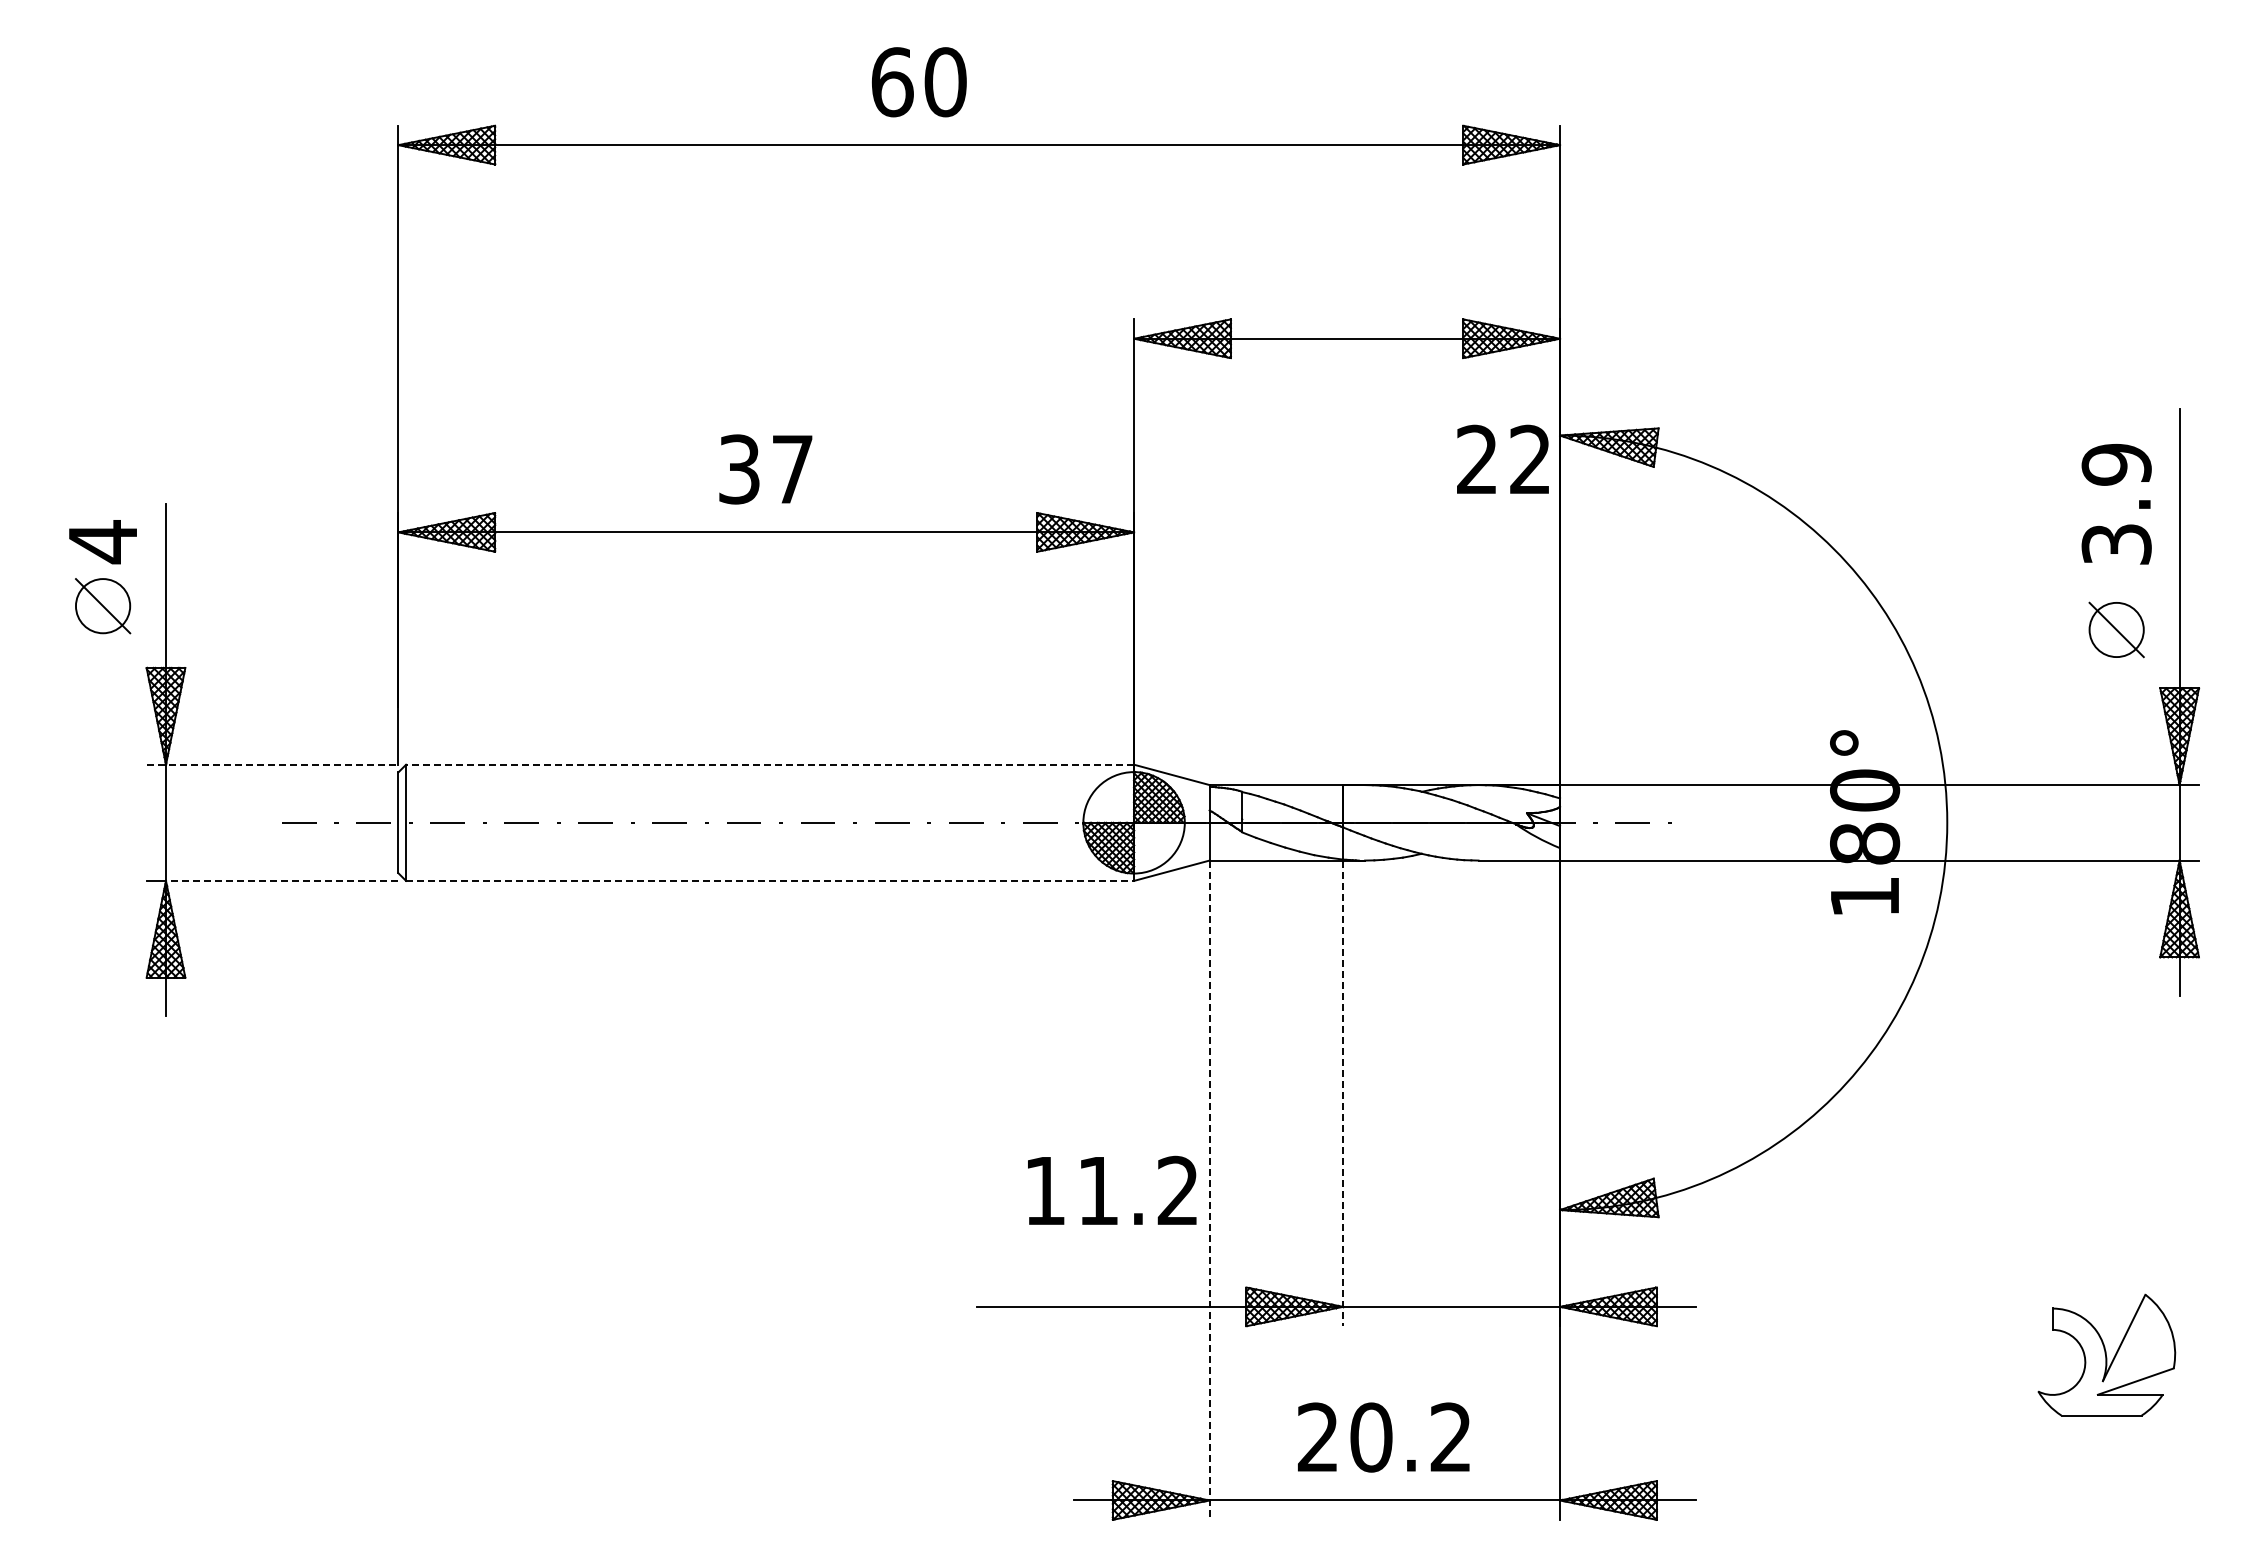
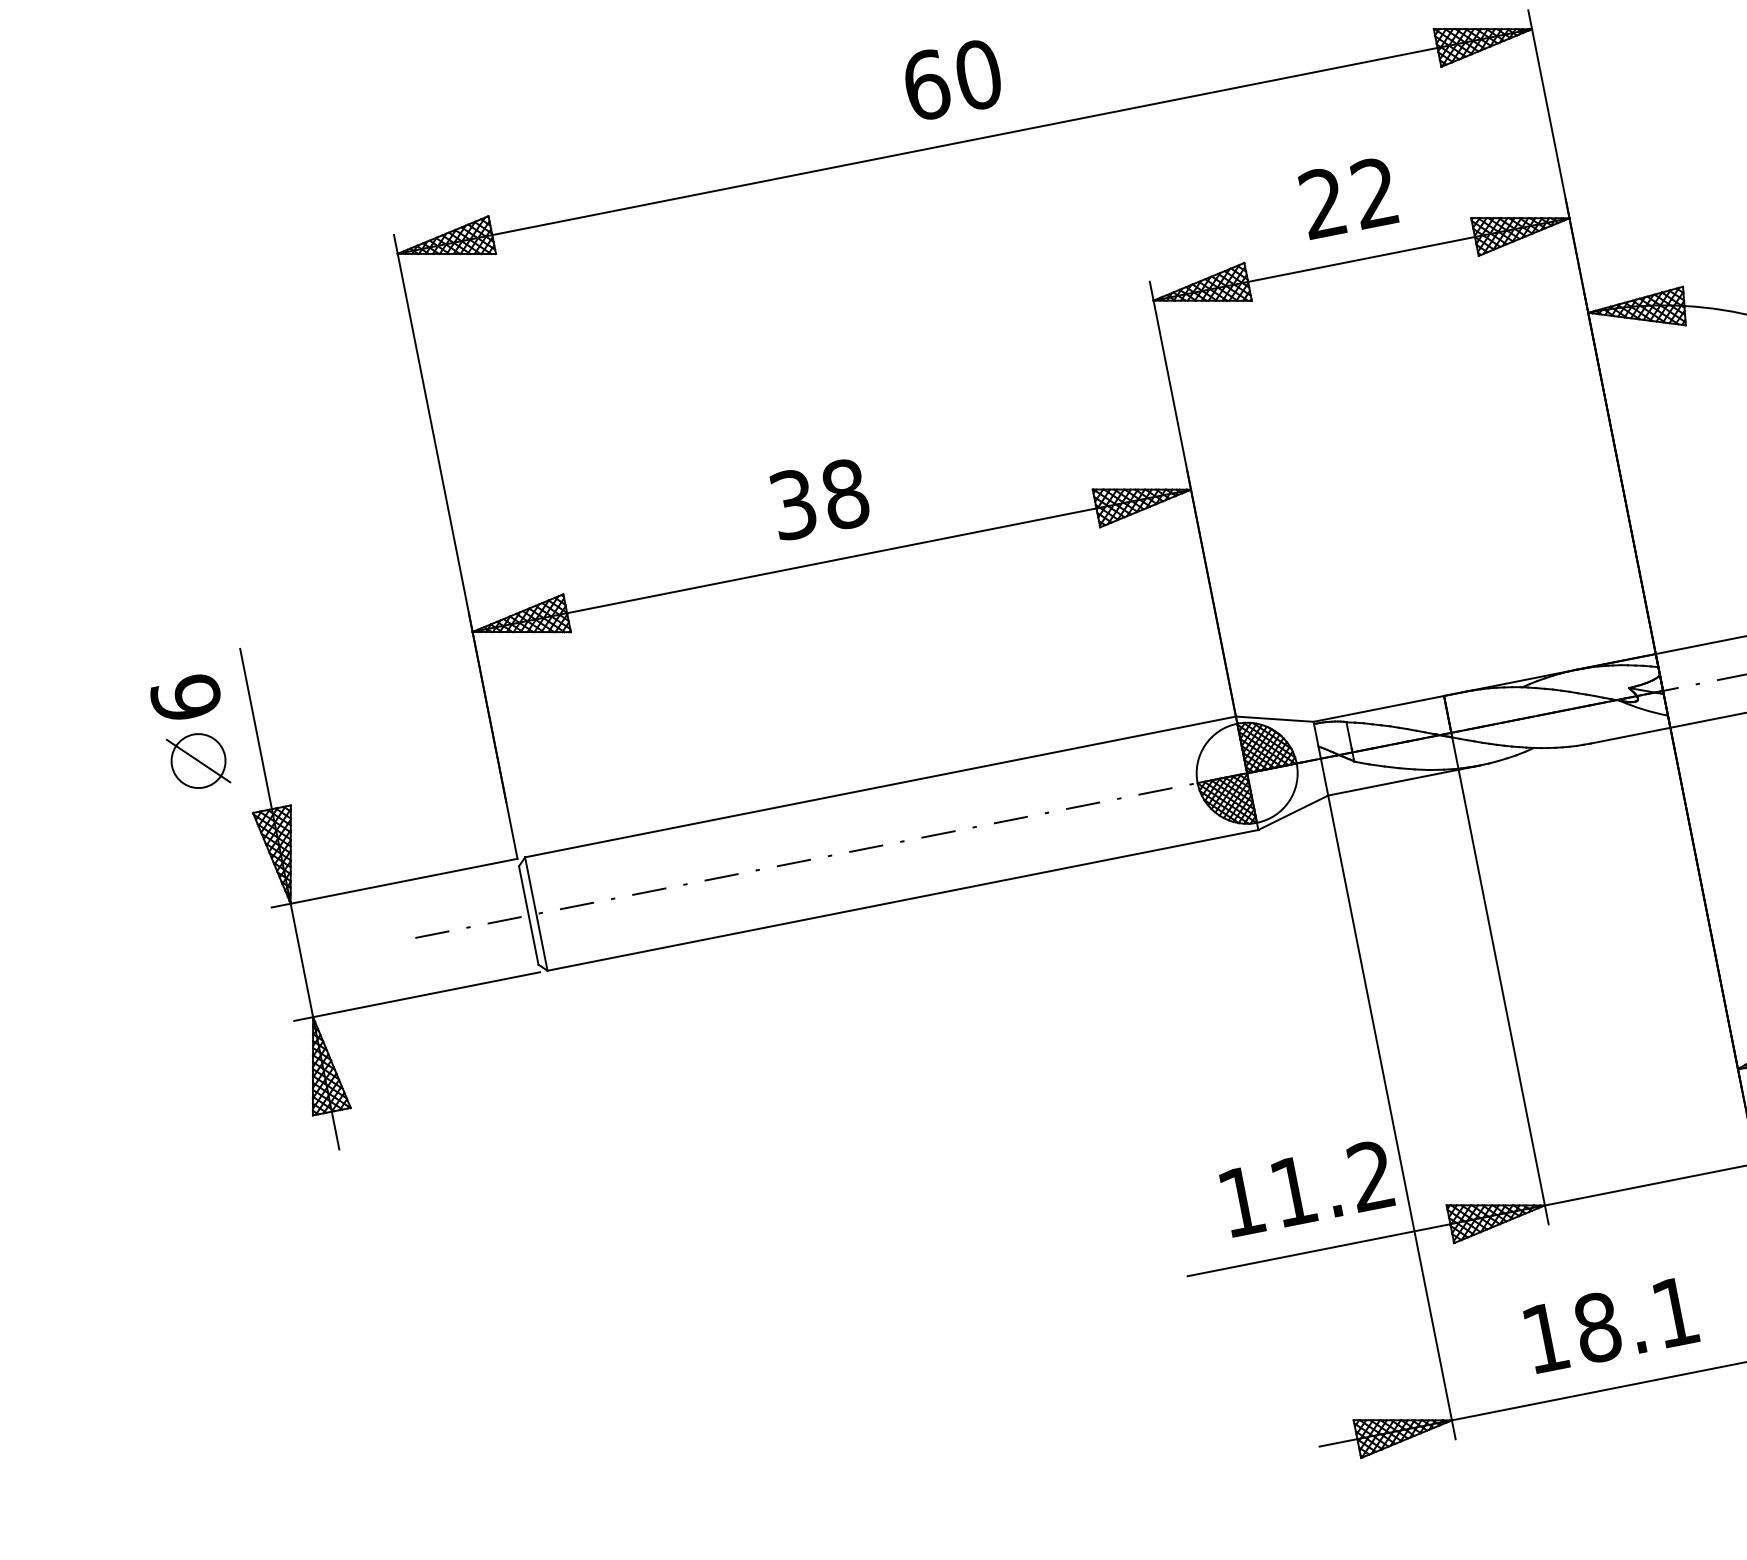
text: (918, 82) -> (952, 80), moved
text: (1502, 458) -> (1347, 197), moved
text: (792, 469) -> (845, 494), 37 -> 38
text: (103, 542) -> (186, 698), 4 -> 6
line: (272, 764) -> (394, 882), dashed -> solid
line: (770, 764) -> (880, 786), dashed -> solid
line: (281, 880) -> (425, 994), dashed -> solid
line: (770, 880) -> (903, 899), dashed -> solid
line: (1343, 1093) -> (1503, 997), dashed -> solid
text: (1112, 1189) -> (1307, 1187), moved
line: (1209, 1190) -> (1391, 1117), dashed -> solid
text: (1383, 1437) -> (1609, 1325), 20.2 -> 18.1

